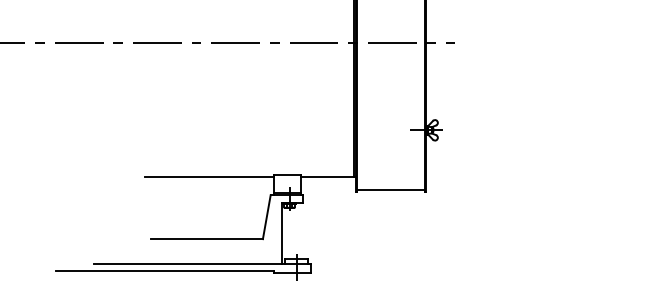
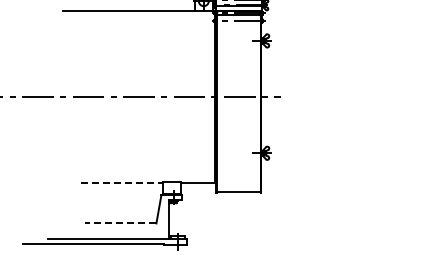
line: (210, 177) -> (122, 183), solid -> dashed
line: (207, 239) -> (120, 223), solid -> dashed

